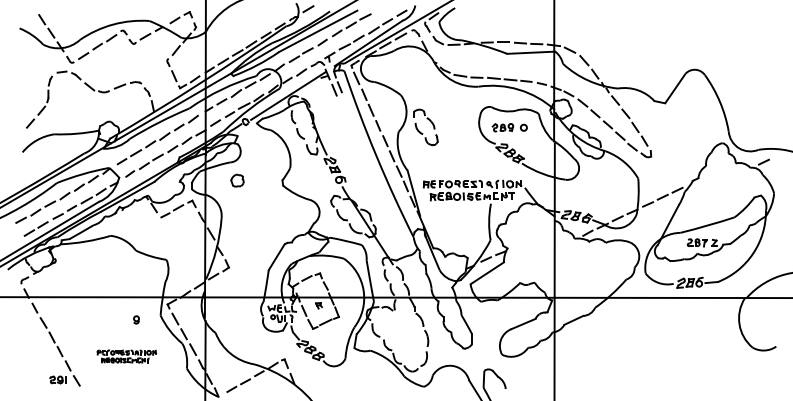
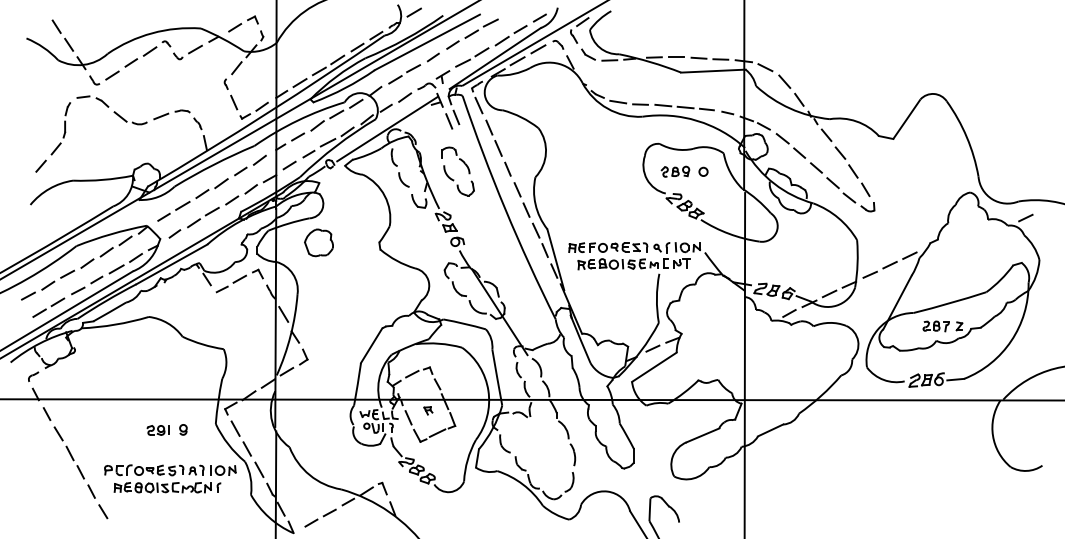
part: (423, 133) -> (454, 179), moved
part: (237, 180) -> (318, 242), size x1.67
part: (126, 356) -> (170, 478), size x1.67
part: (57, 379) -> (157, 430), moved

